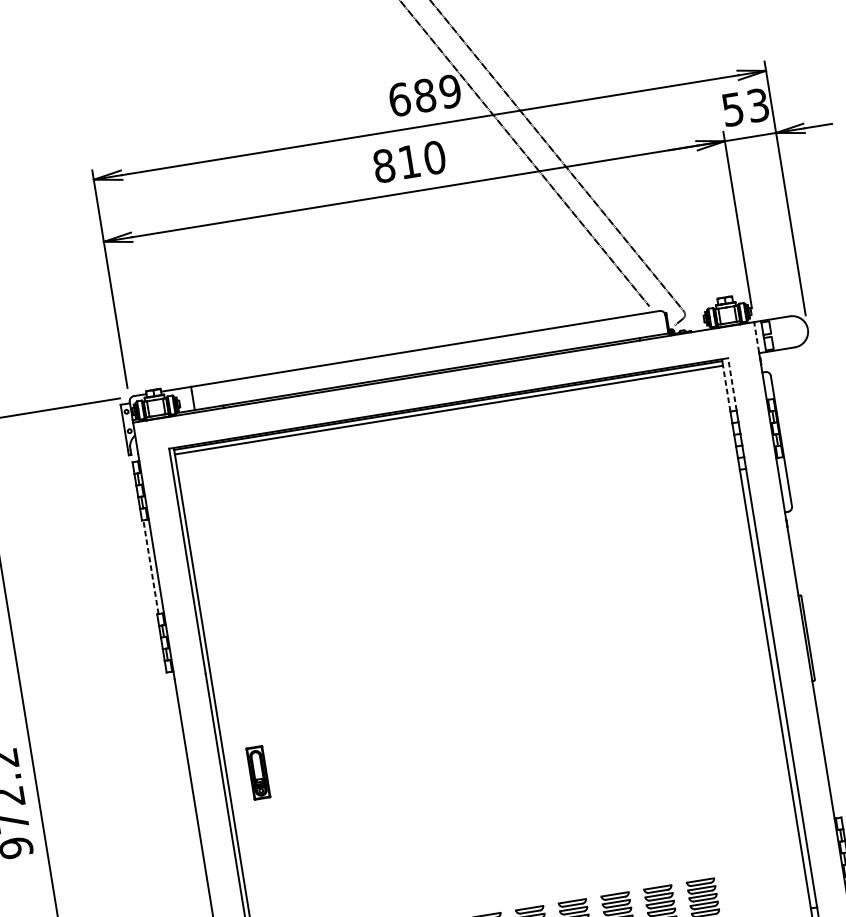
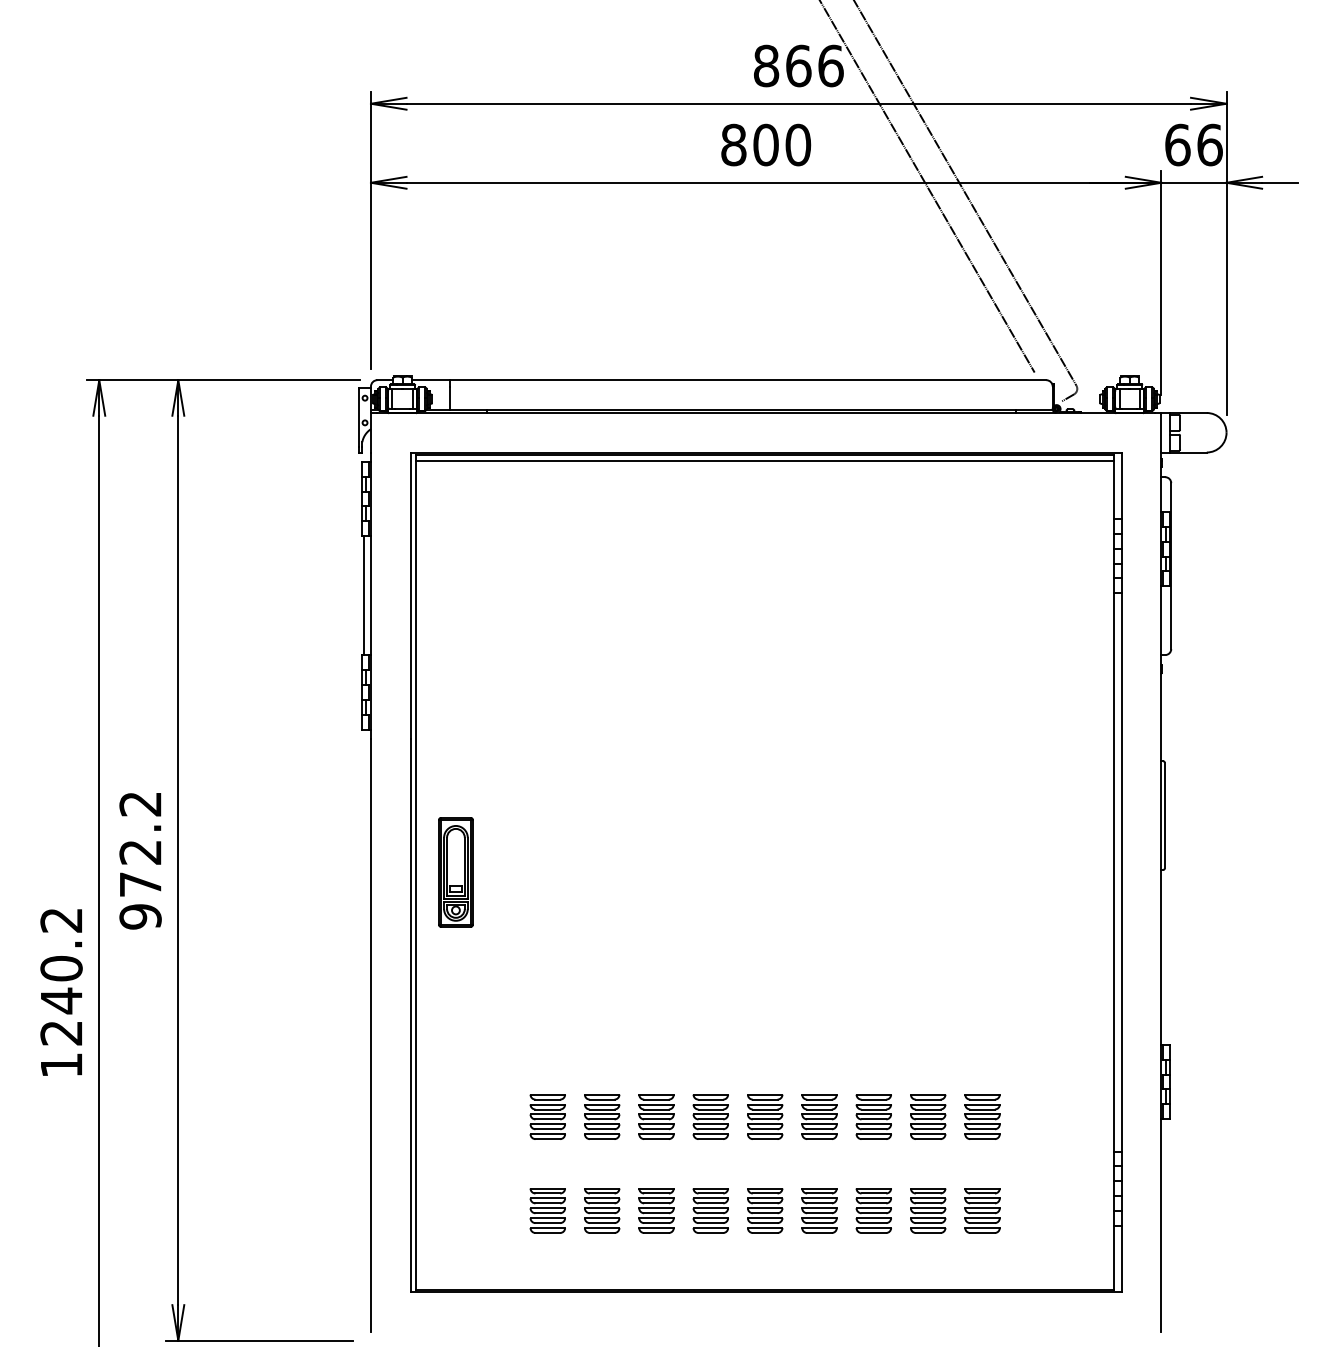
text: (424, 95) -> (798, 65), 689 -> 866
text: (745, 107) -> (1193, 144), 53 -> 66
text: (408, 161) -> (765, 144), 810 -> 800
line: (756, 337) -> (1161, 432), dashed -> solid
line: (732, 384) -> (1121, 485), dashed -> solid
line: (726, 388) -> (1113, 489), dashed -> solid
line: (151, 566) -> (364, 595), dashed -> solid
part: (258, 773) -> (455, 872), size x1.67

